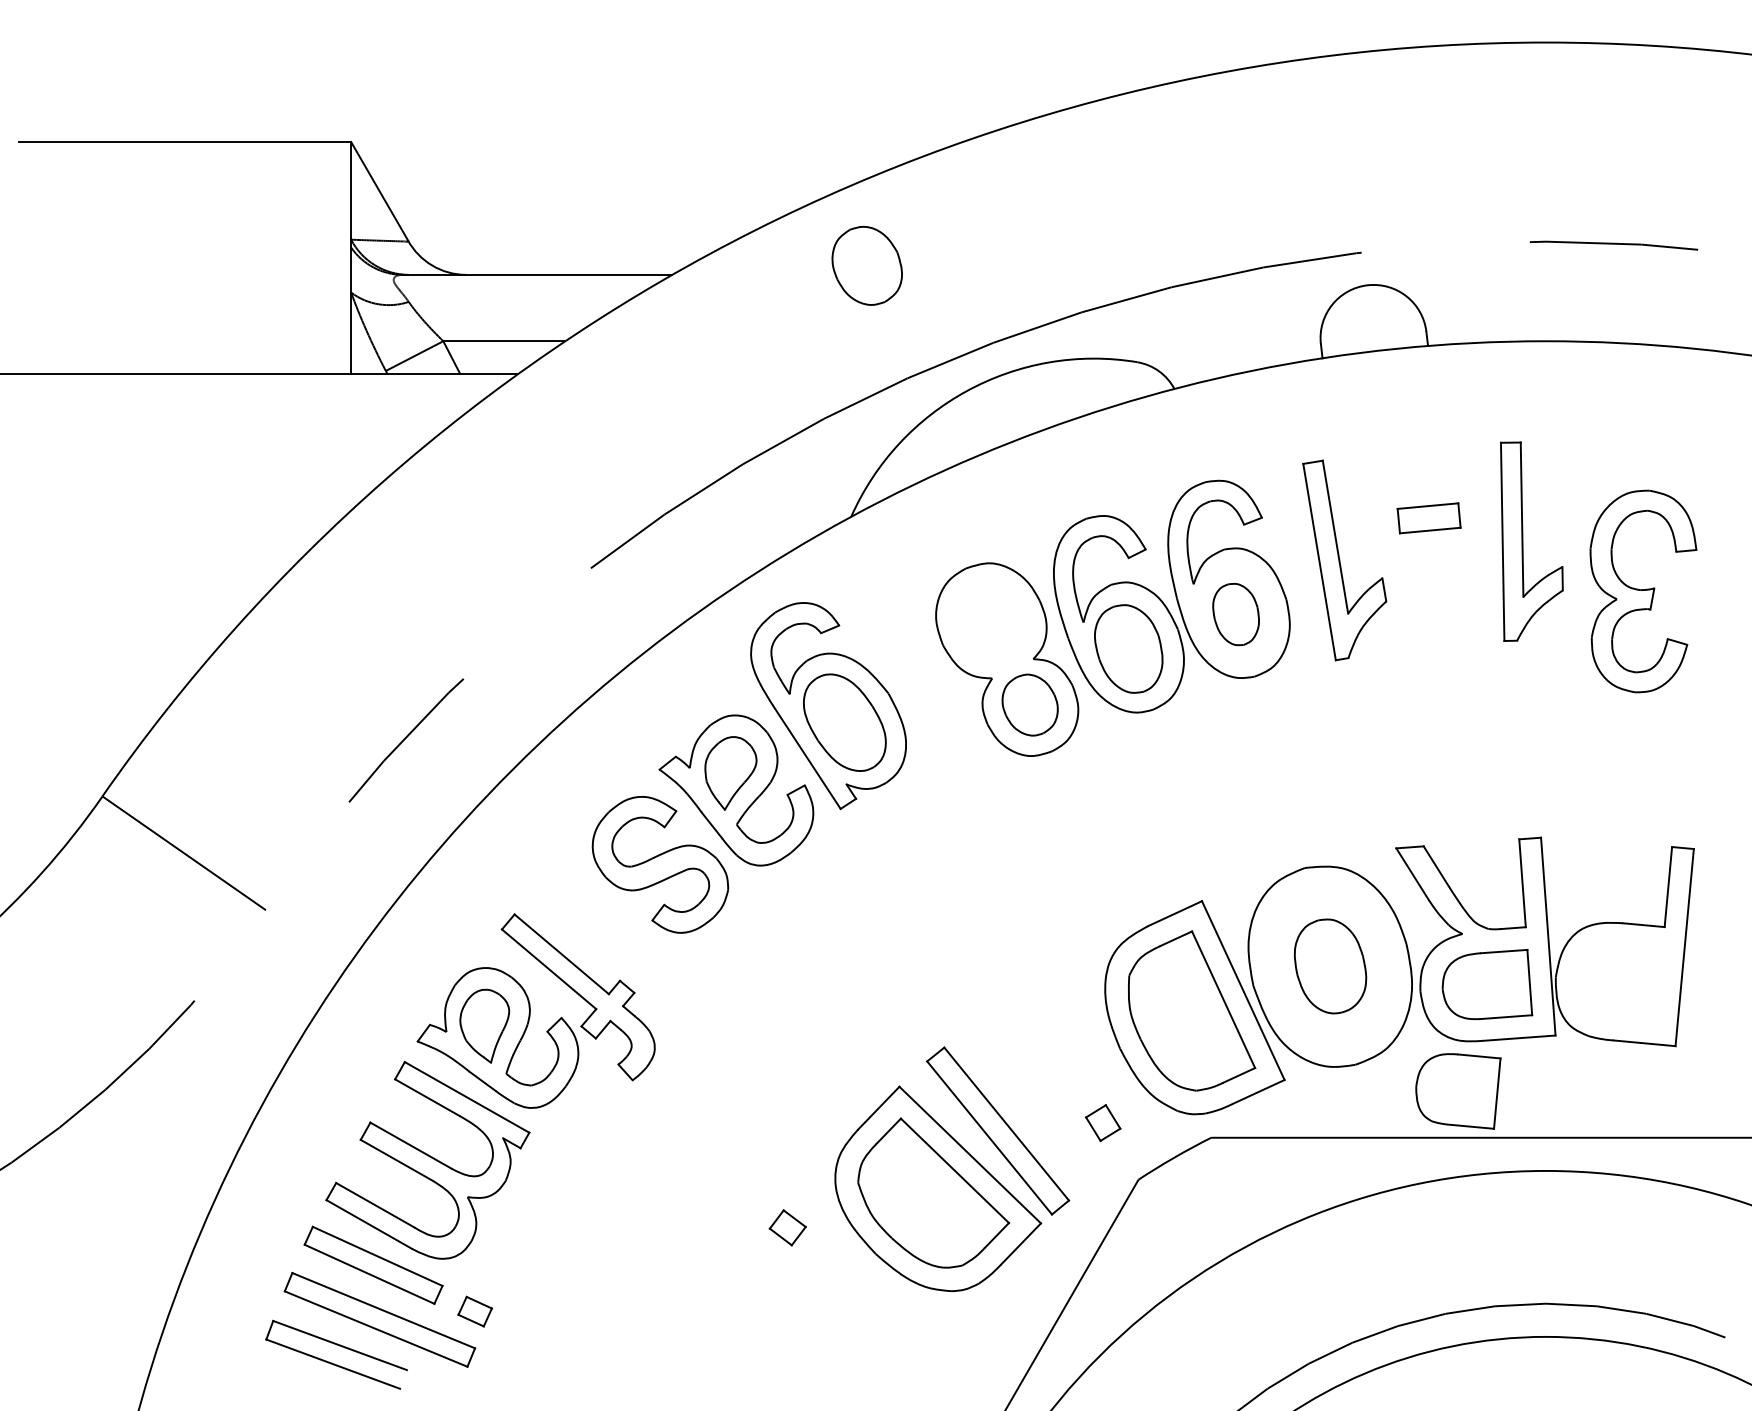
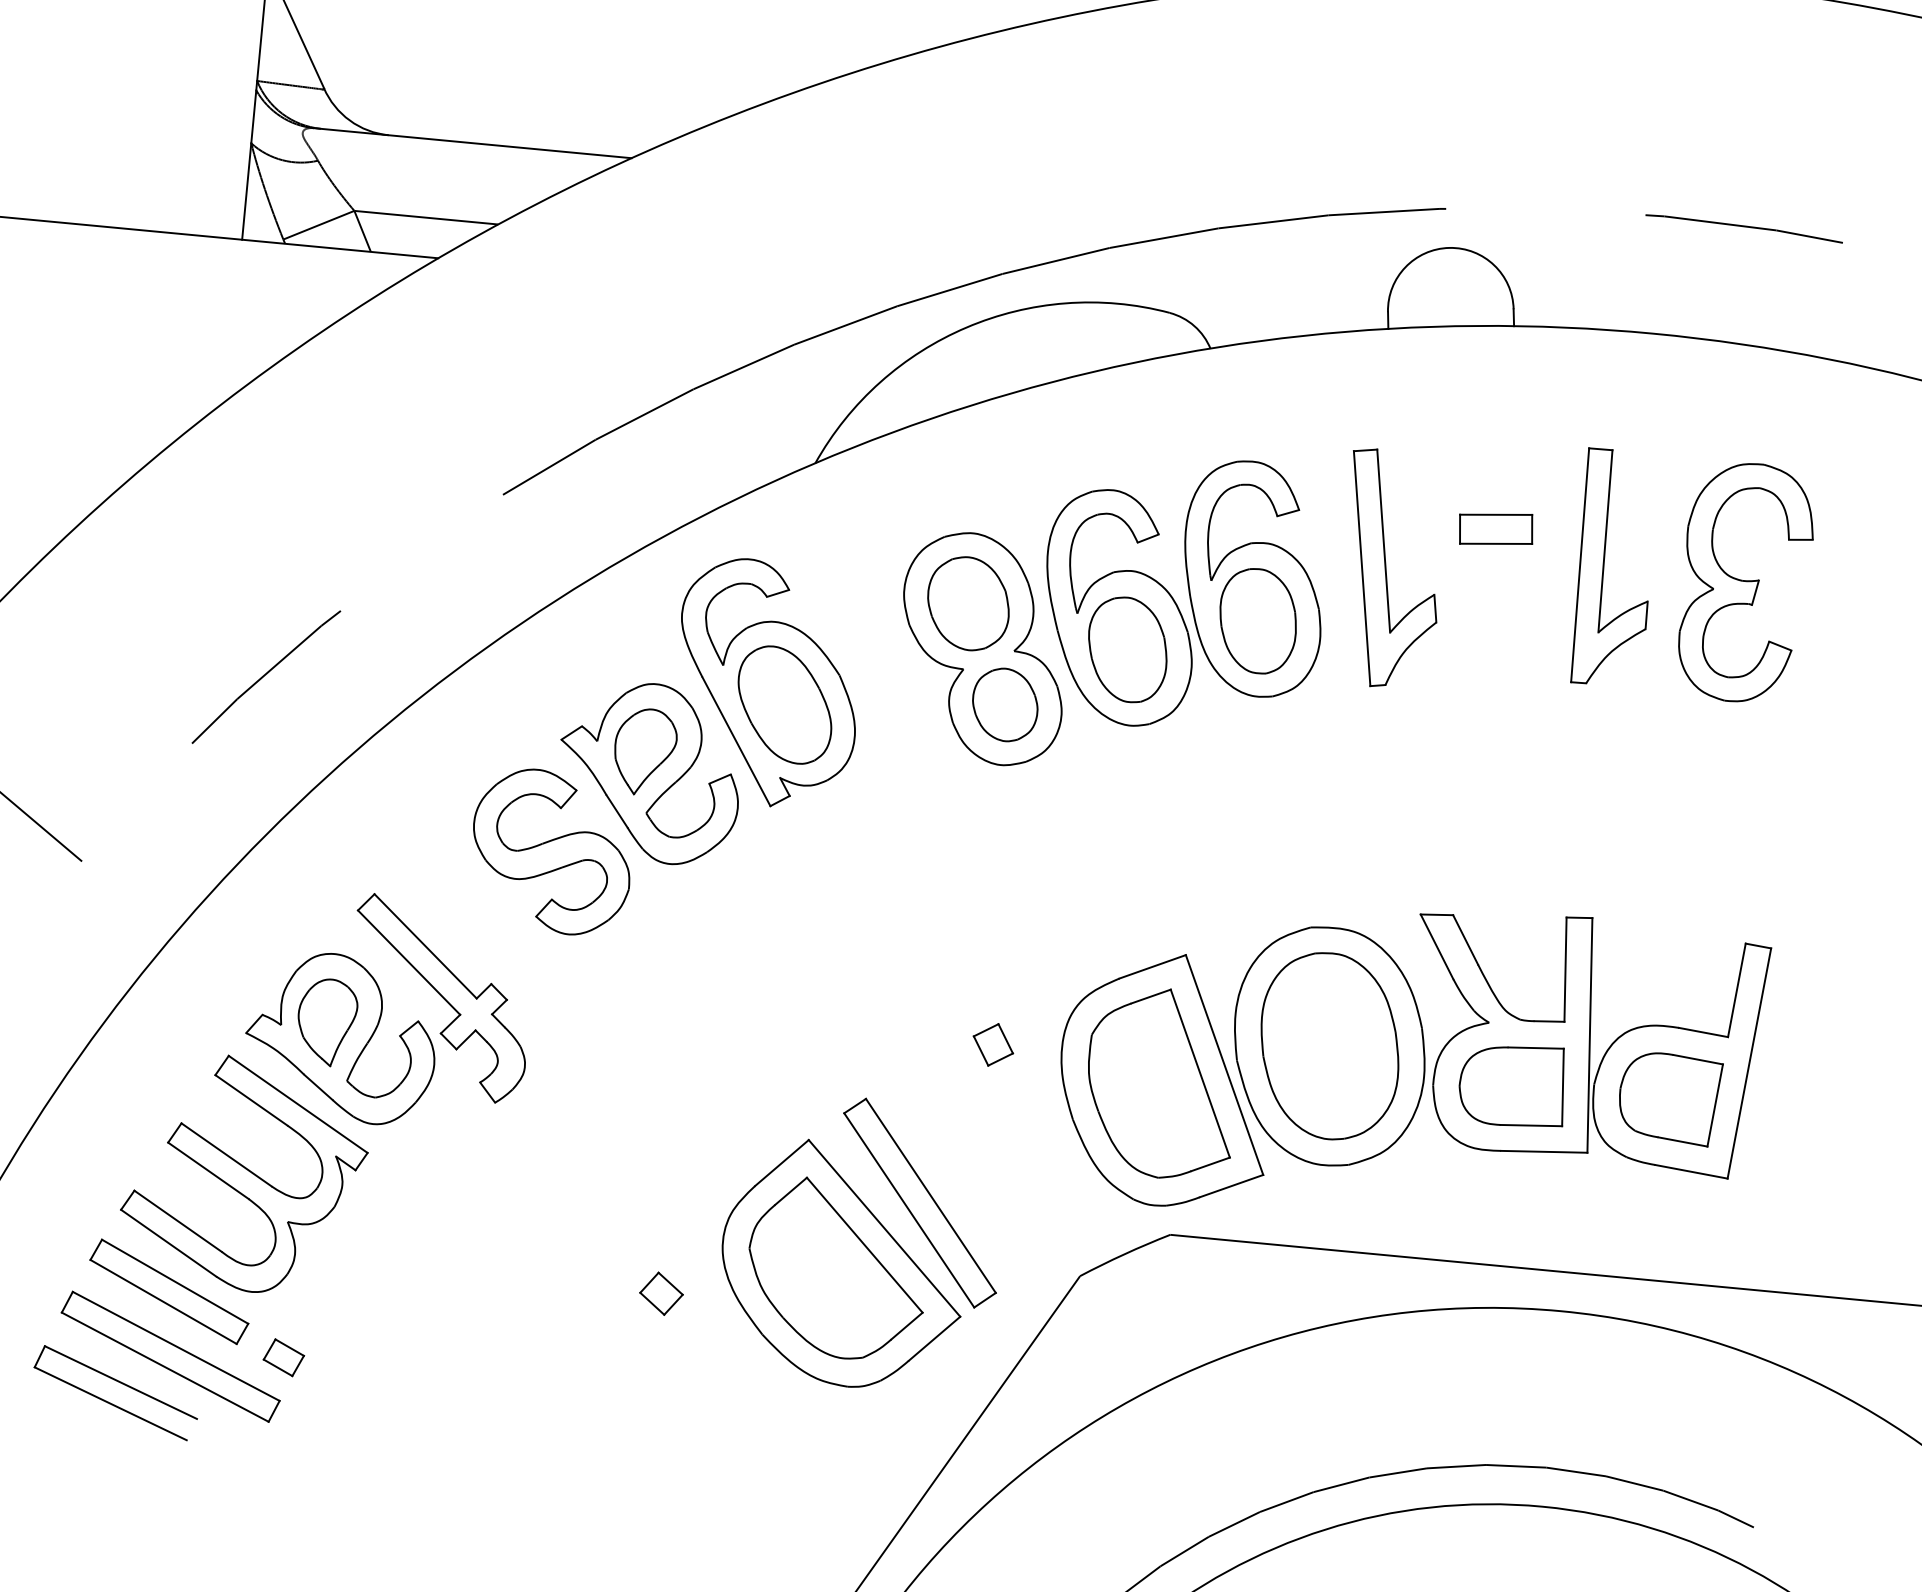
part: (866, 265) -> (967, 603), moved
part: (1643, 591) -> (1745, 582), moved
part: (1235, 614) -> (1257, 621), size x1.43
part: (1330, 966) -> (1329, 1046), size x1.67
part: (1458, 1091) -> (1669, 1098), moved
part: (1103, 1123) -> (993, 1045), moved

